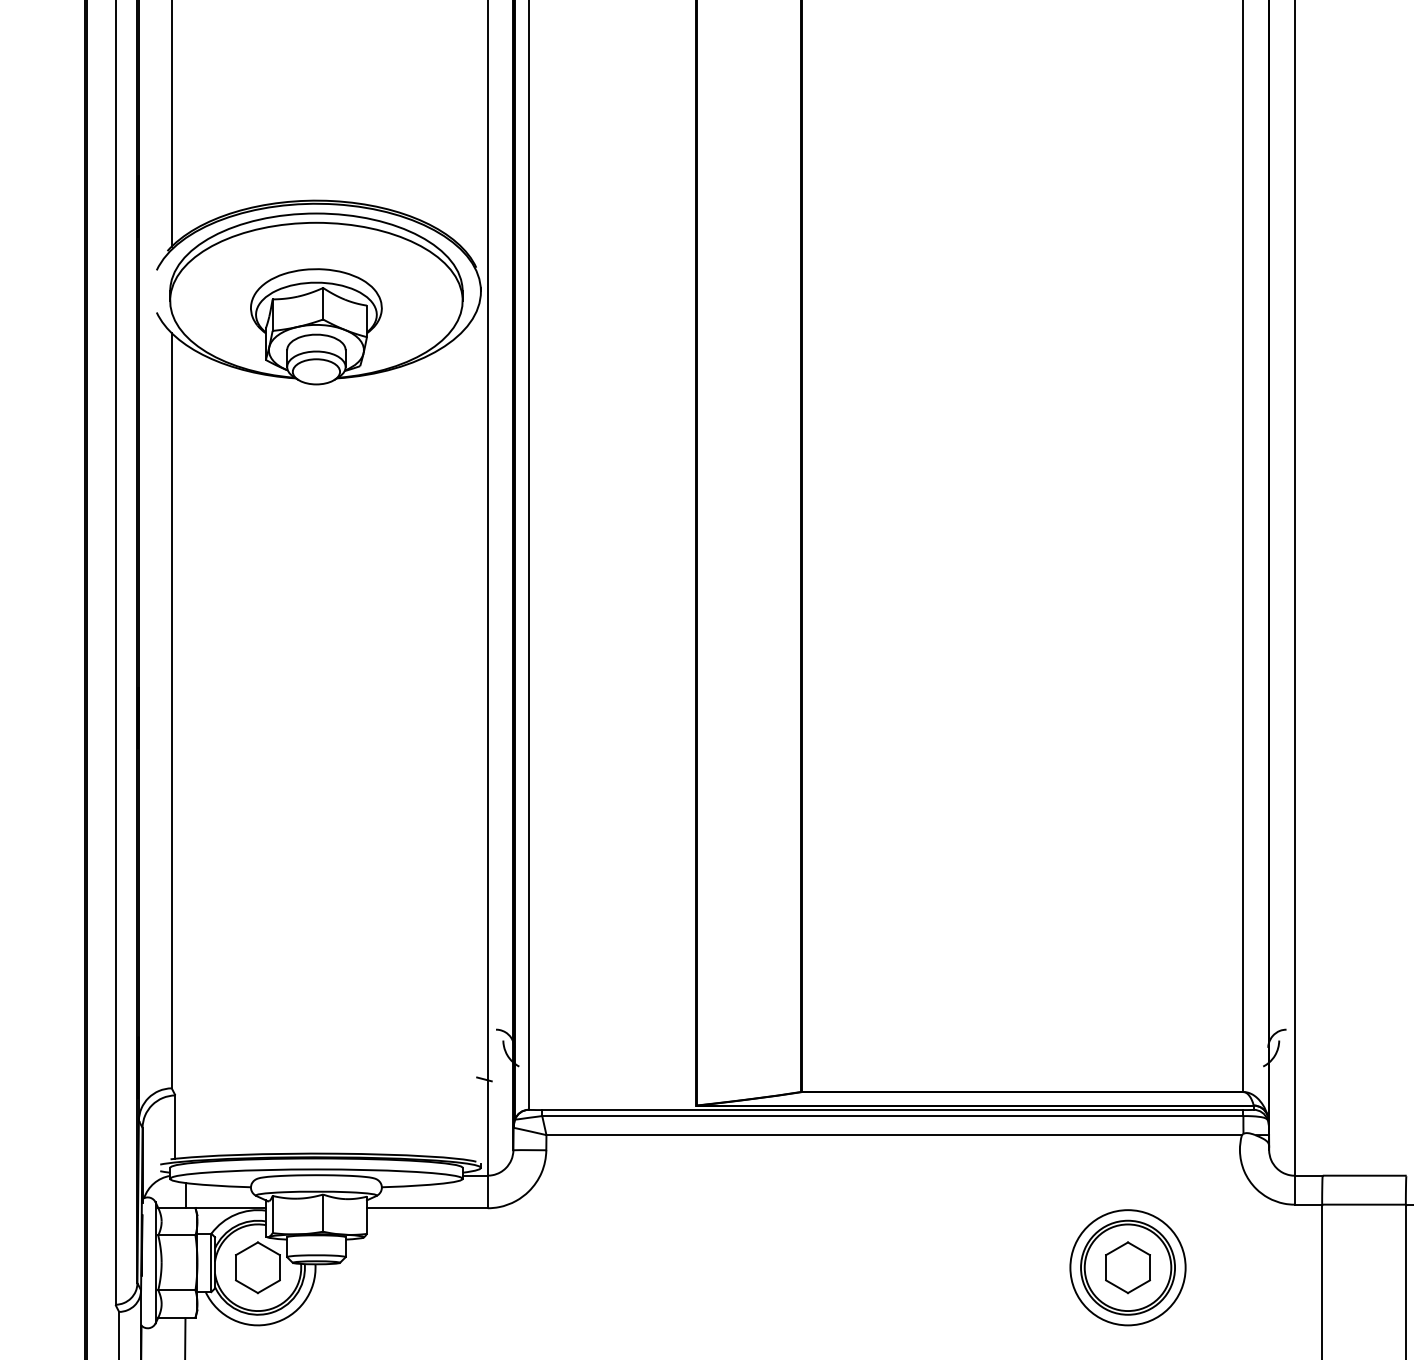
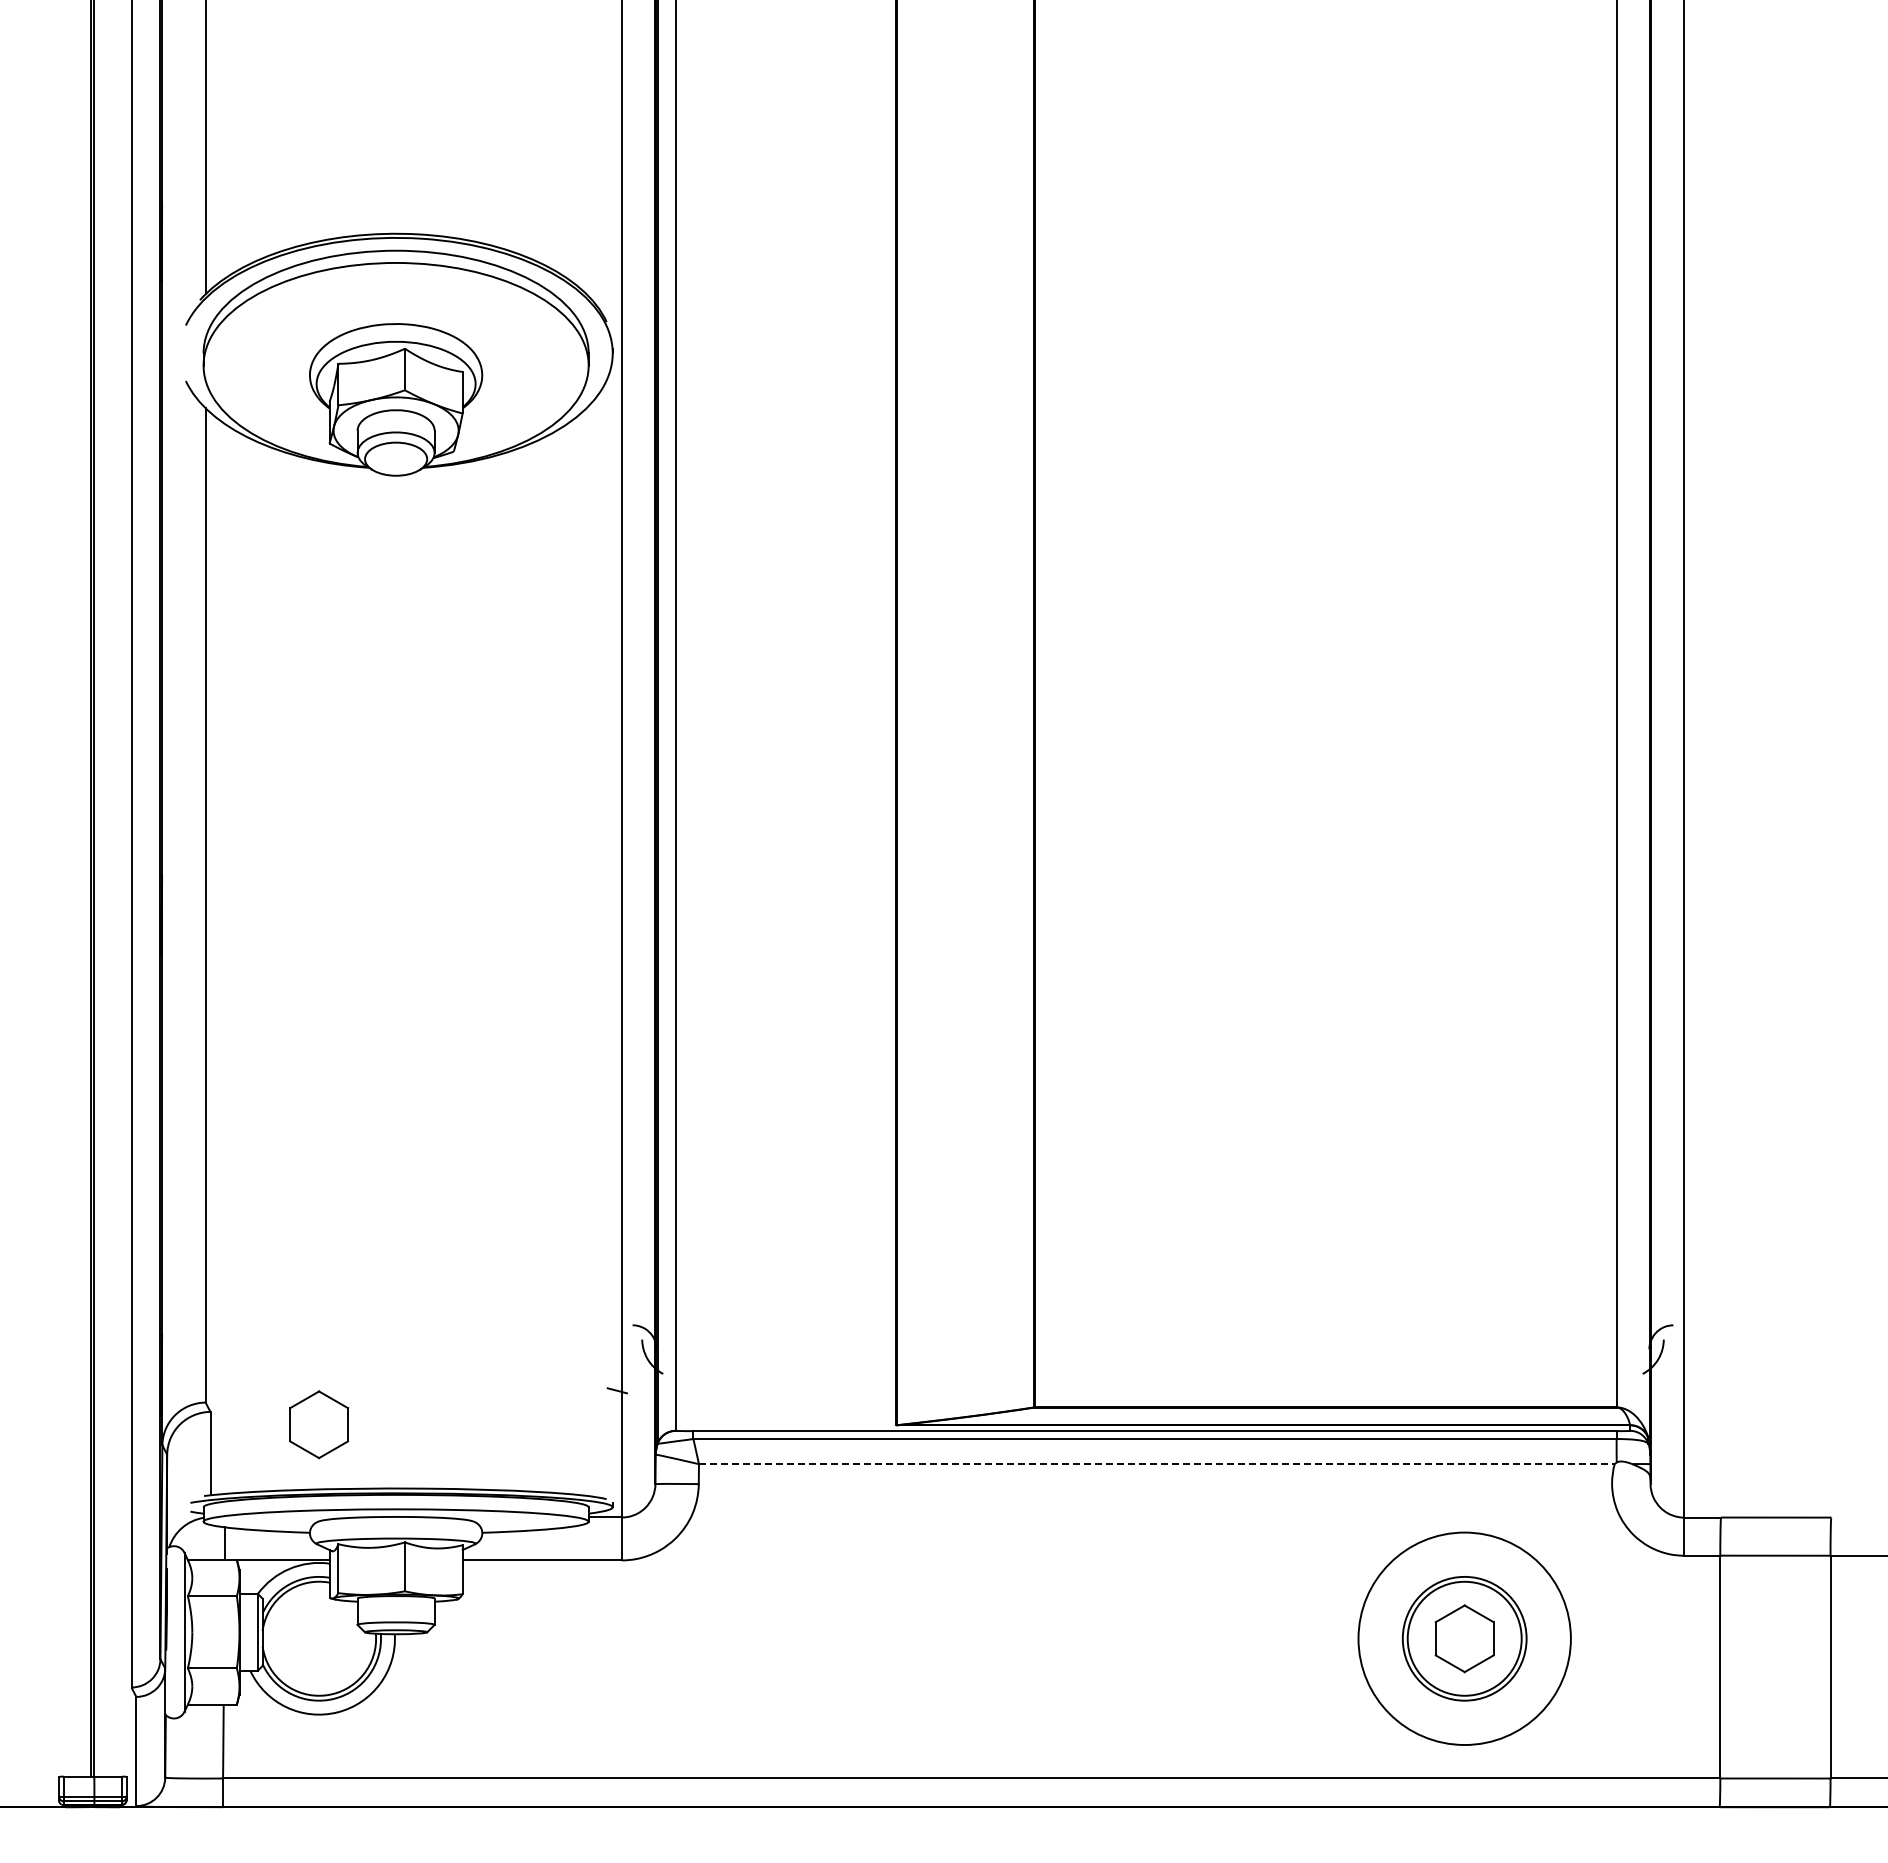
line: (893, 1135) -> (1156, 1464), solid -> dashed
part: (257, 1267) -> (318, 1424), moved
circle: (1127, 1267) -> (1464, 1638), size x1.4

